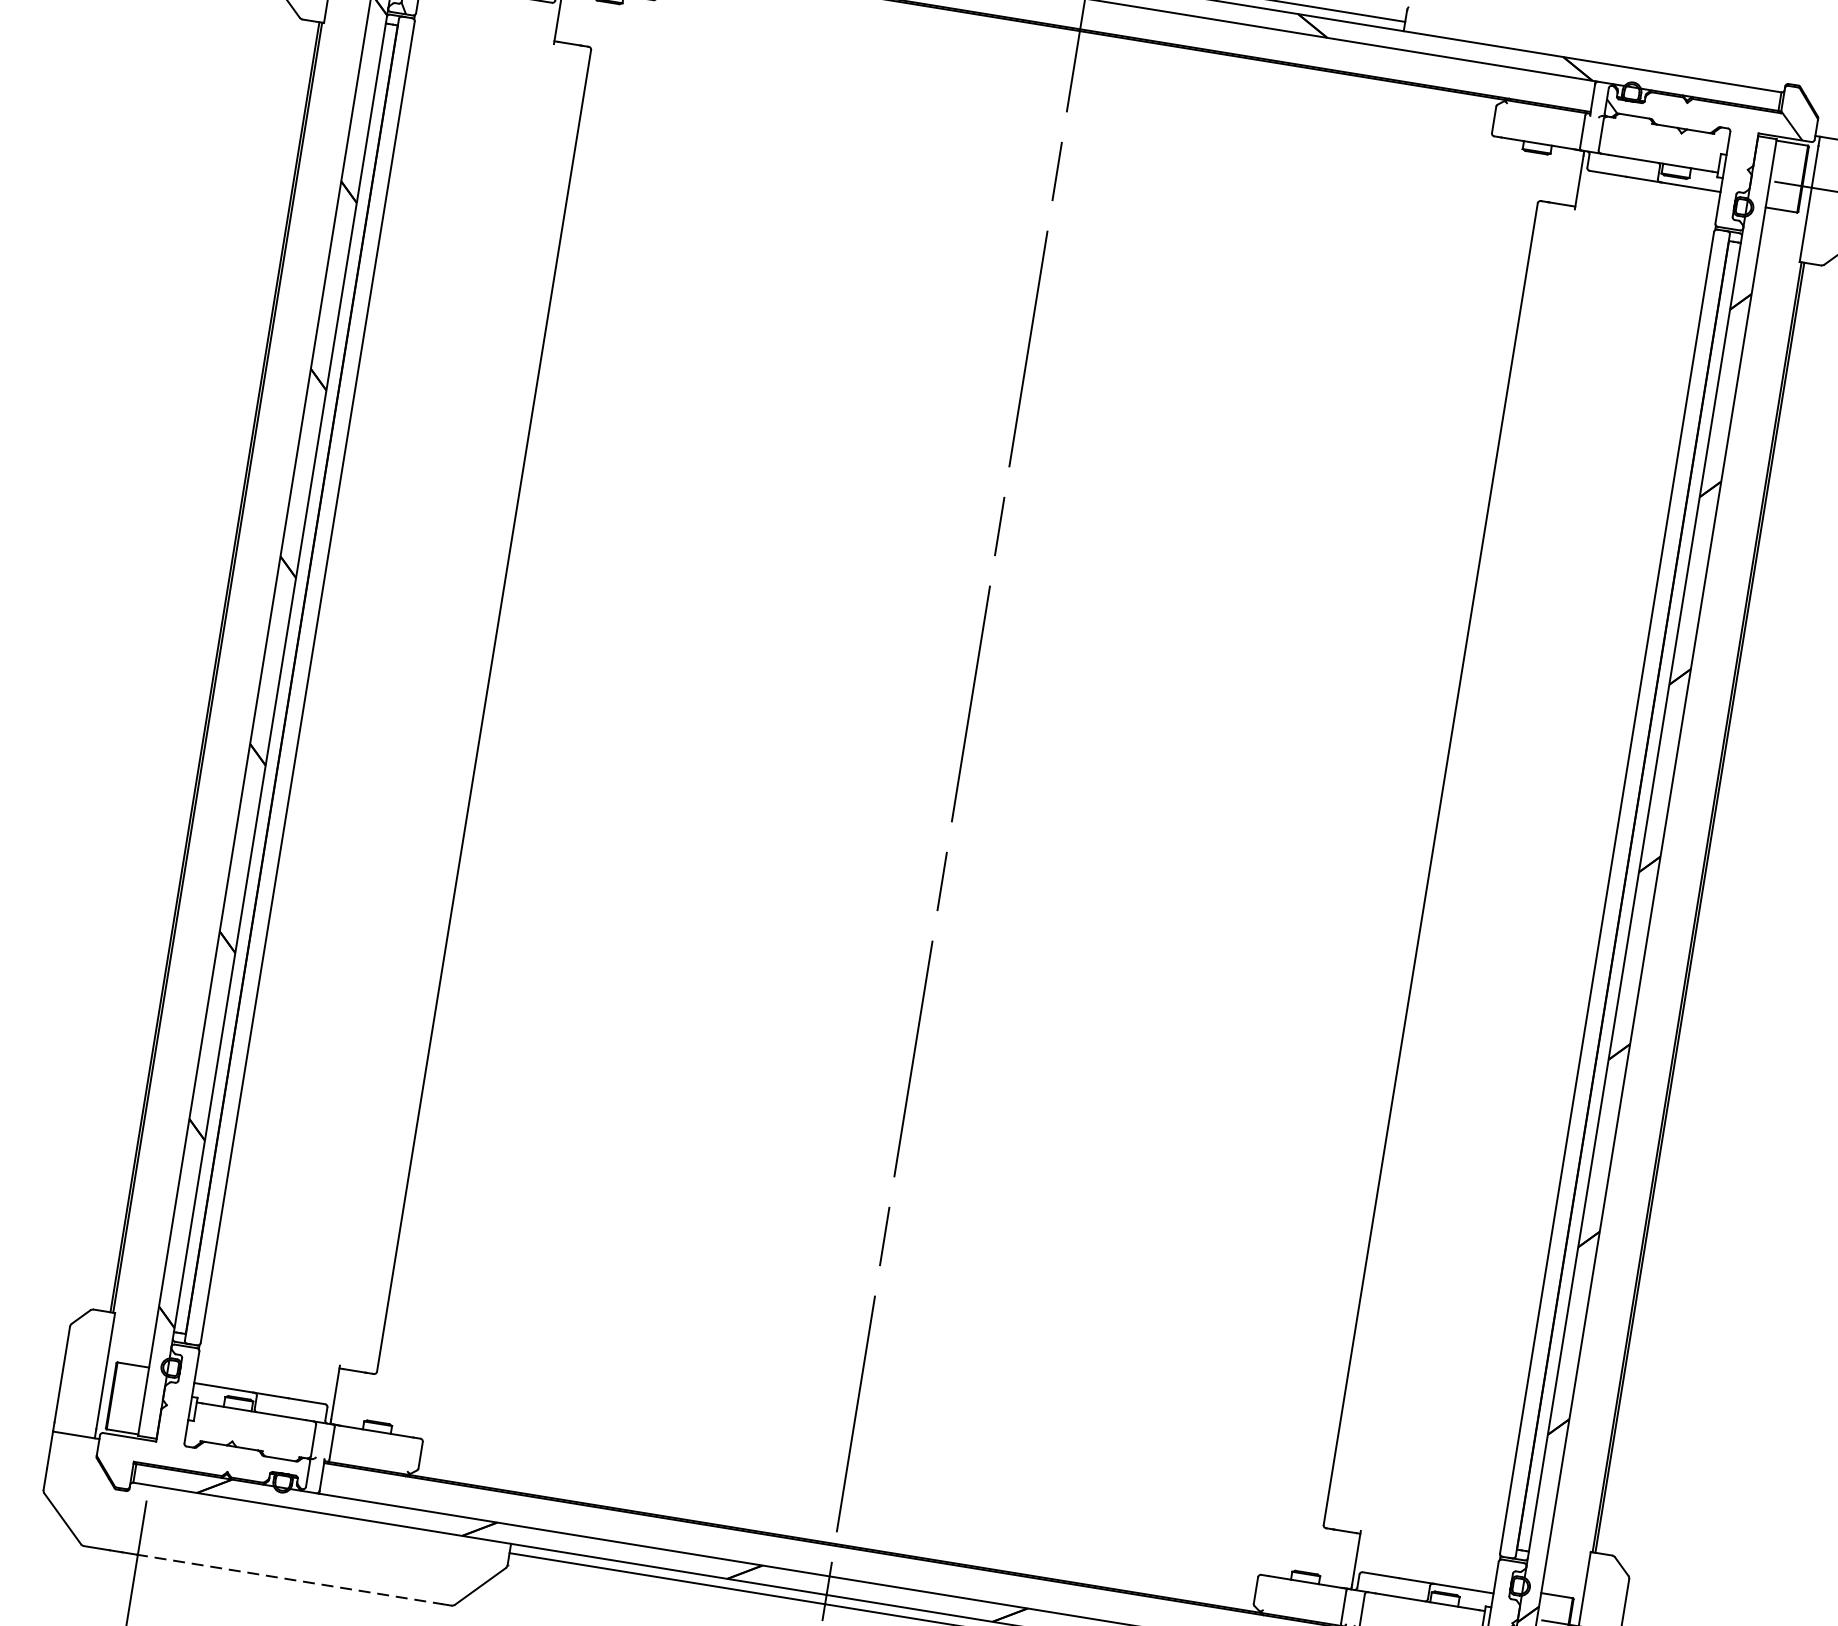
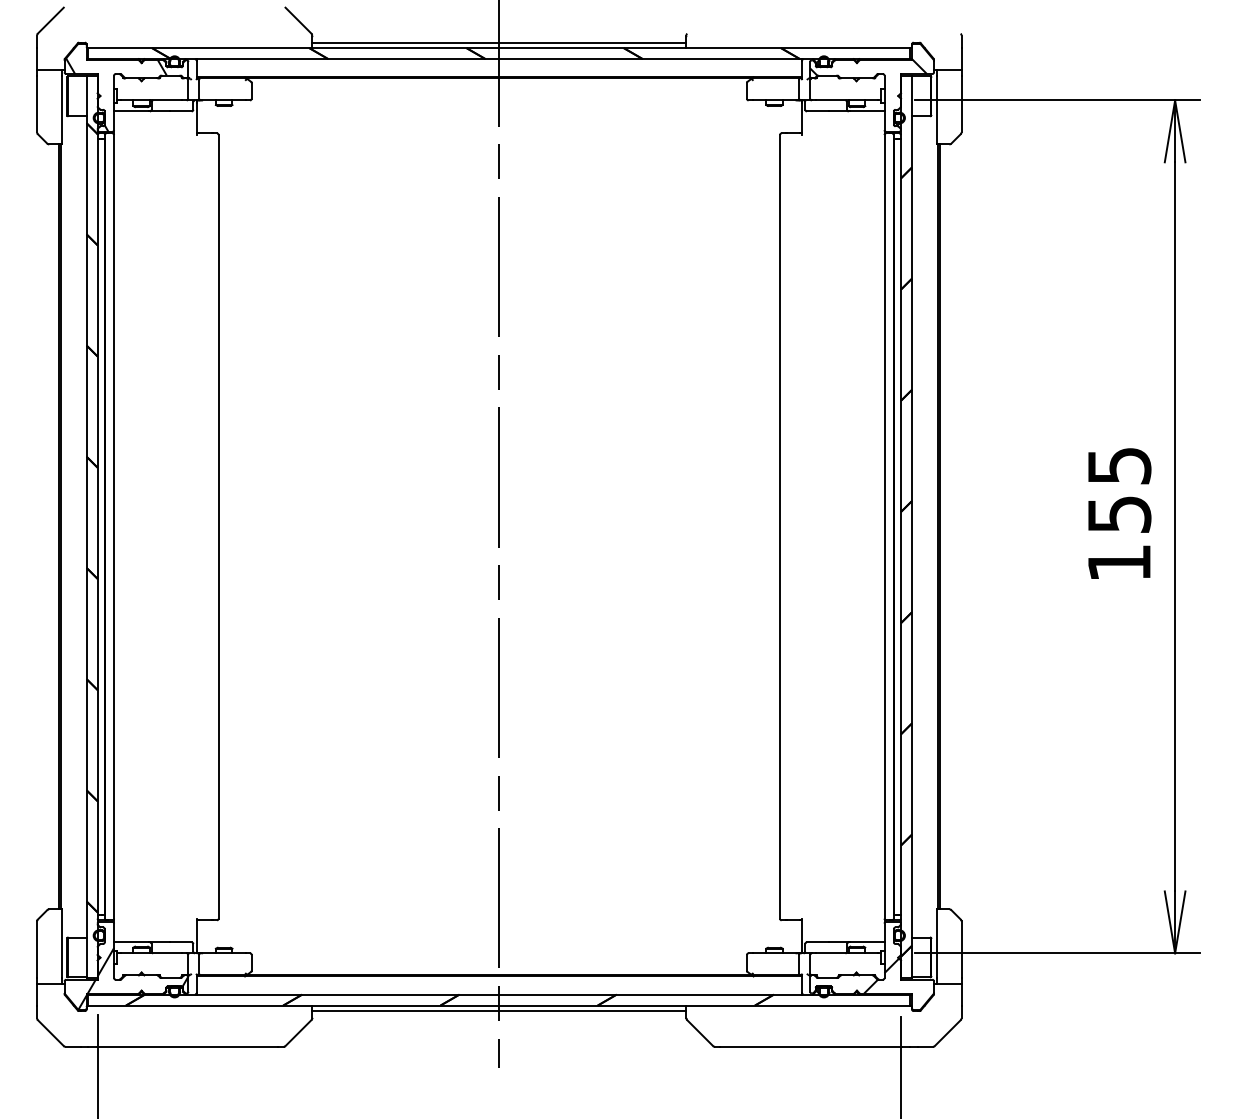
hatch: (217, 1449) -> (133, 978), added
line: (289, 1578) -> (187, 1046), dashed -> solid

